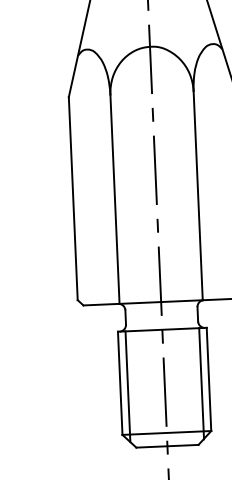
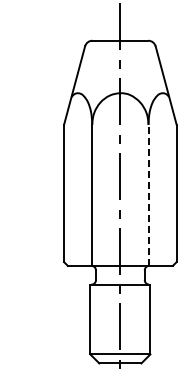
line: (198, 196) -> (148, 195), solid -> dashed
line: (201, 382) -> (145, 321), removed
line: (127, 385) -> (95, 321), removed

